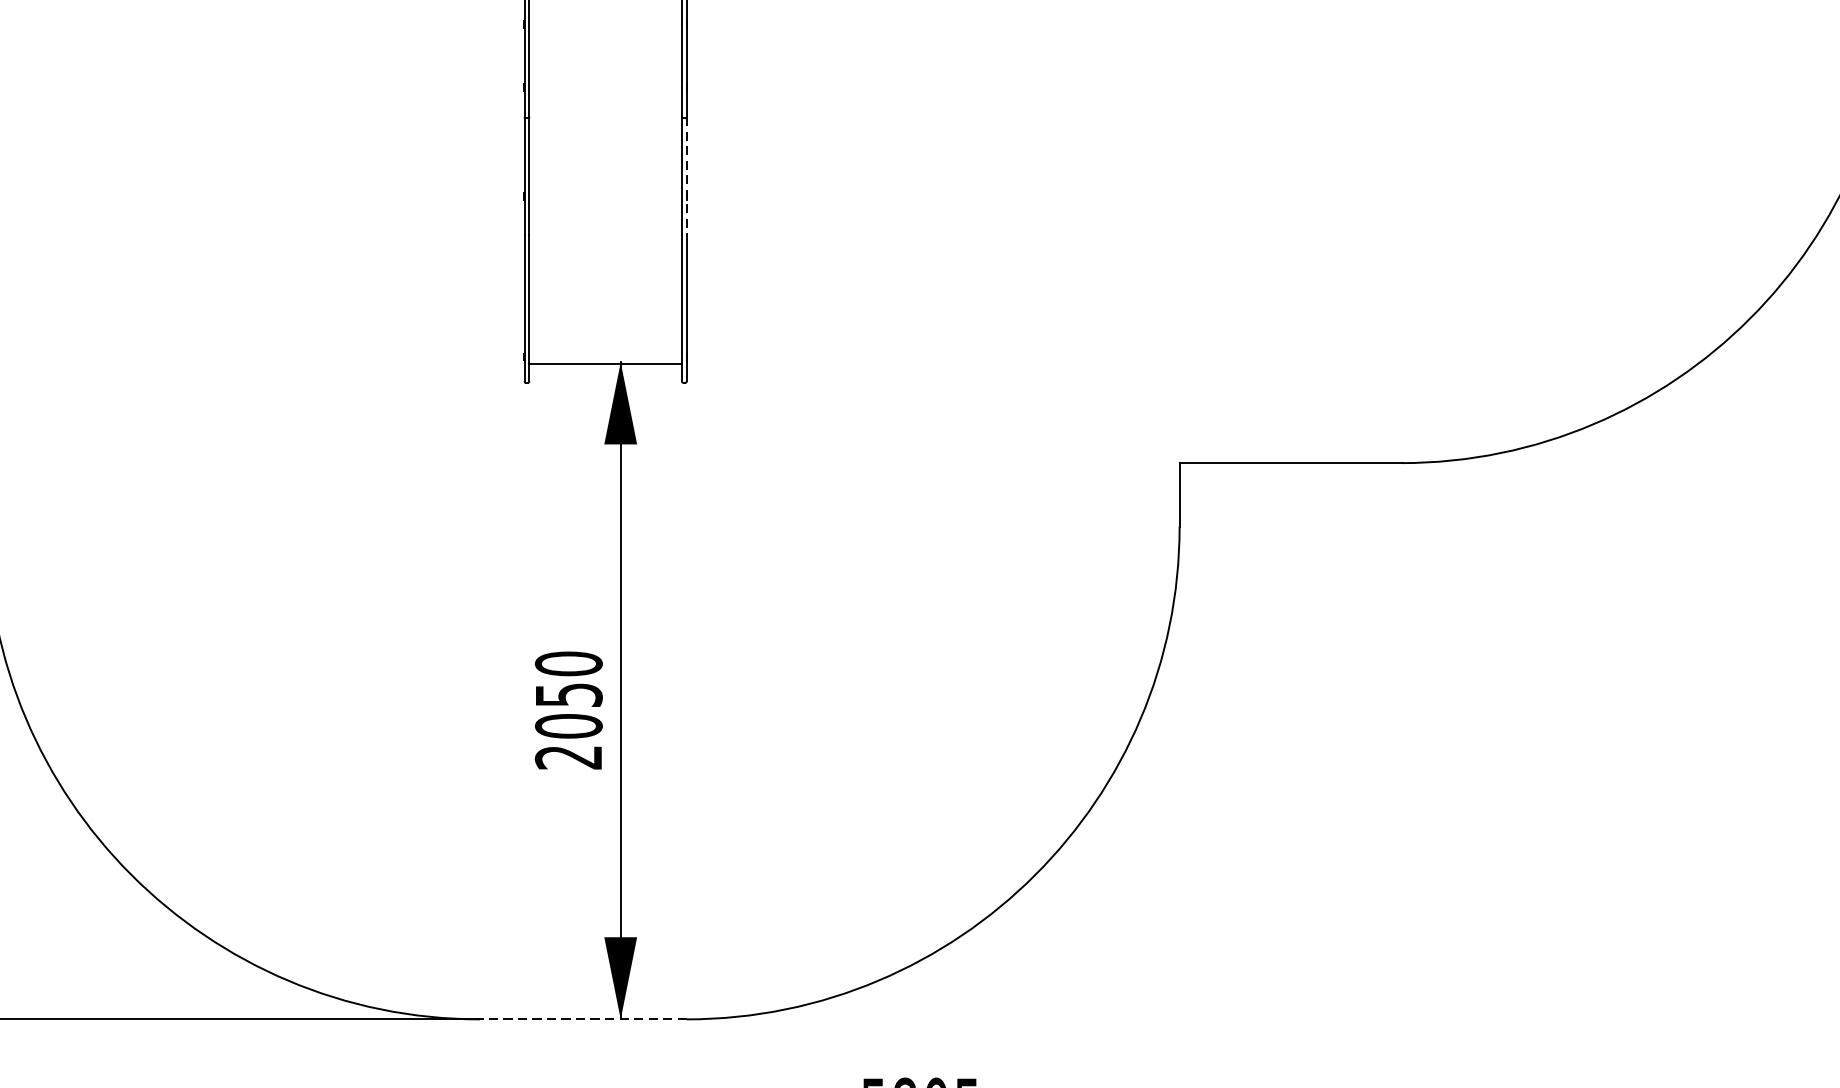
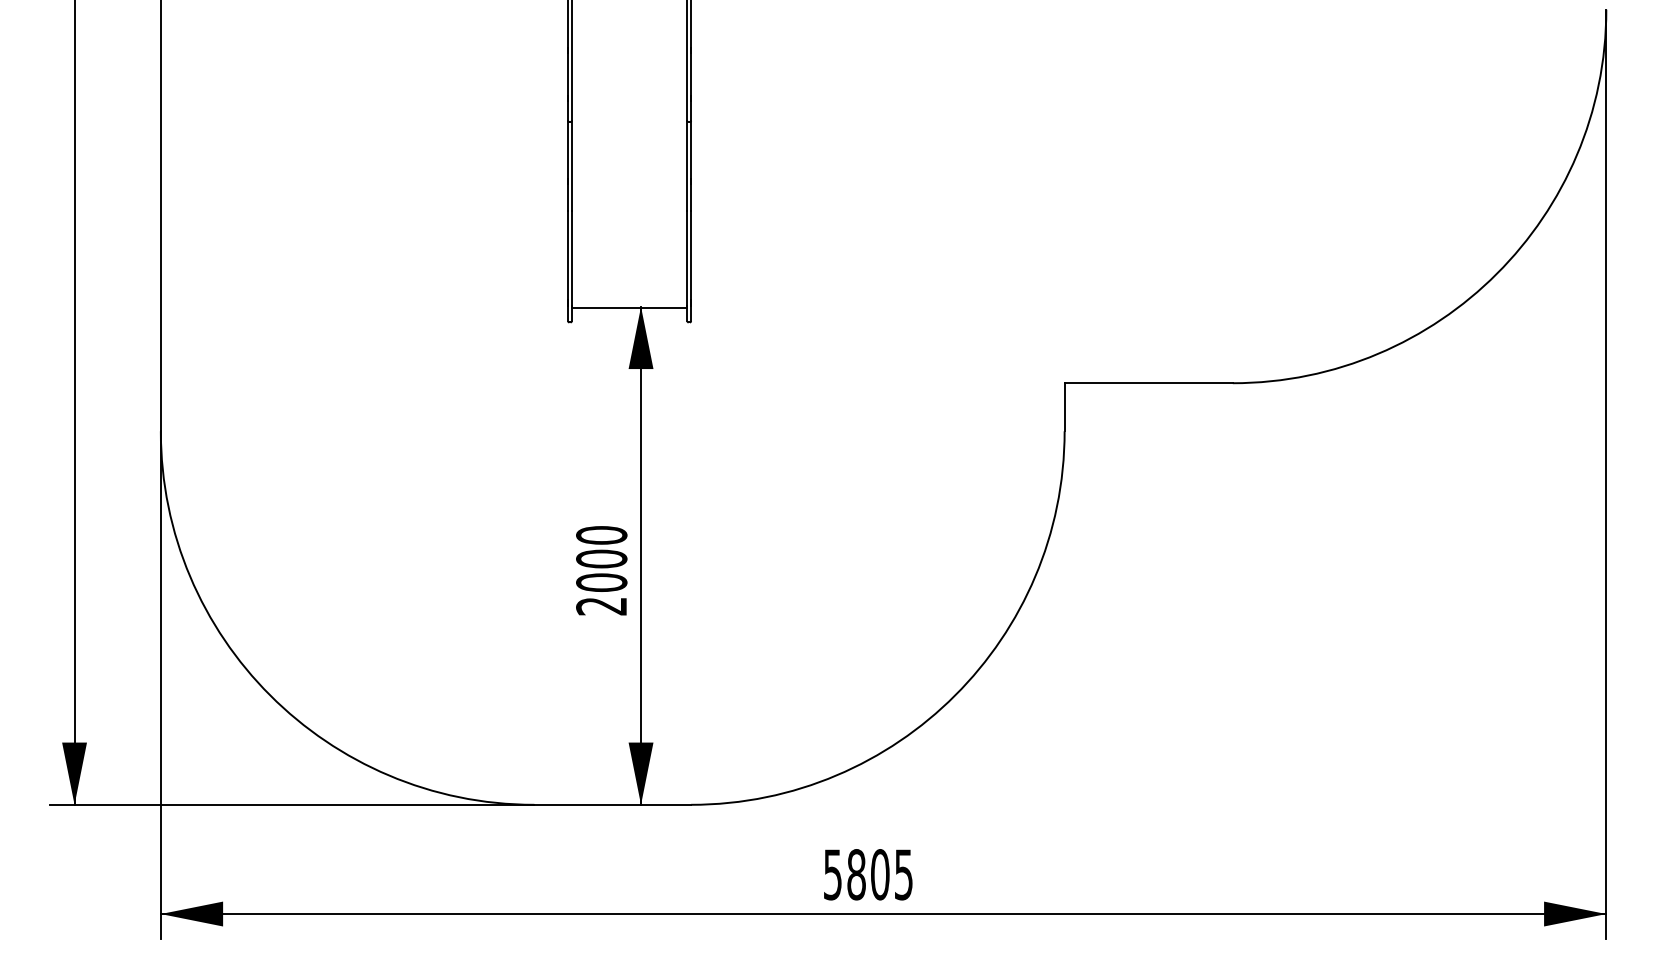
line: (687, 175) -> (691, 165), dashed -> solid
text: (568, 694) -> (601, 558), 2050 -> 2000
line: (583, 1018) -> (612, 804), dashed -> solid

